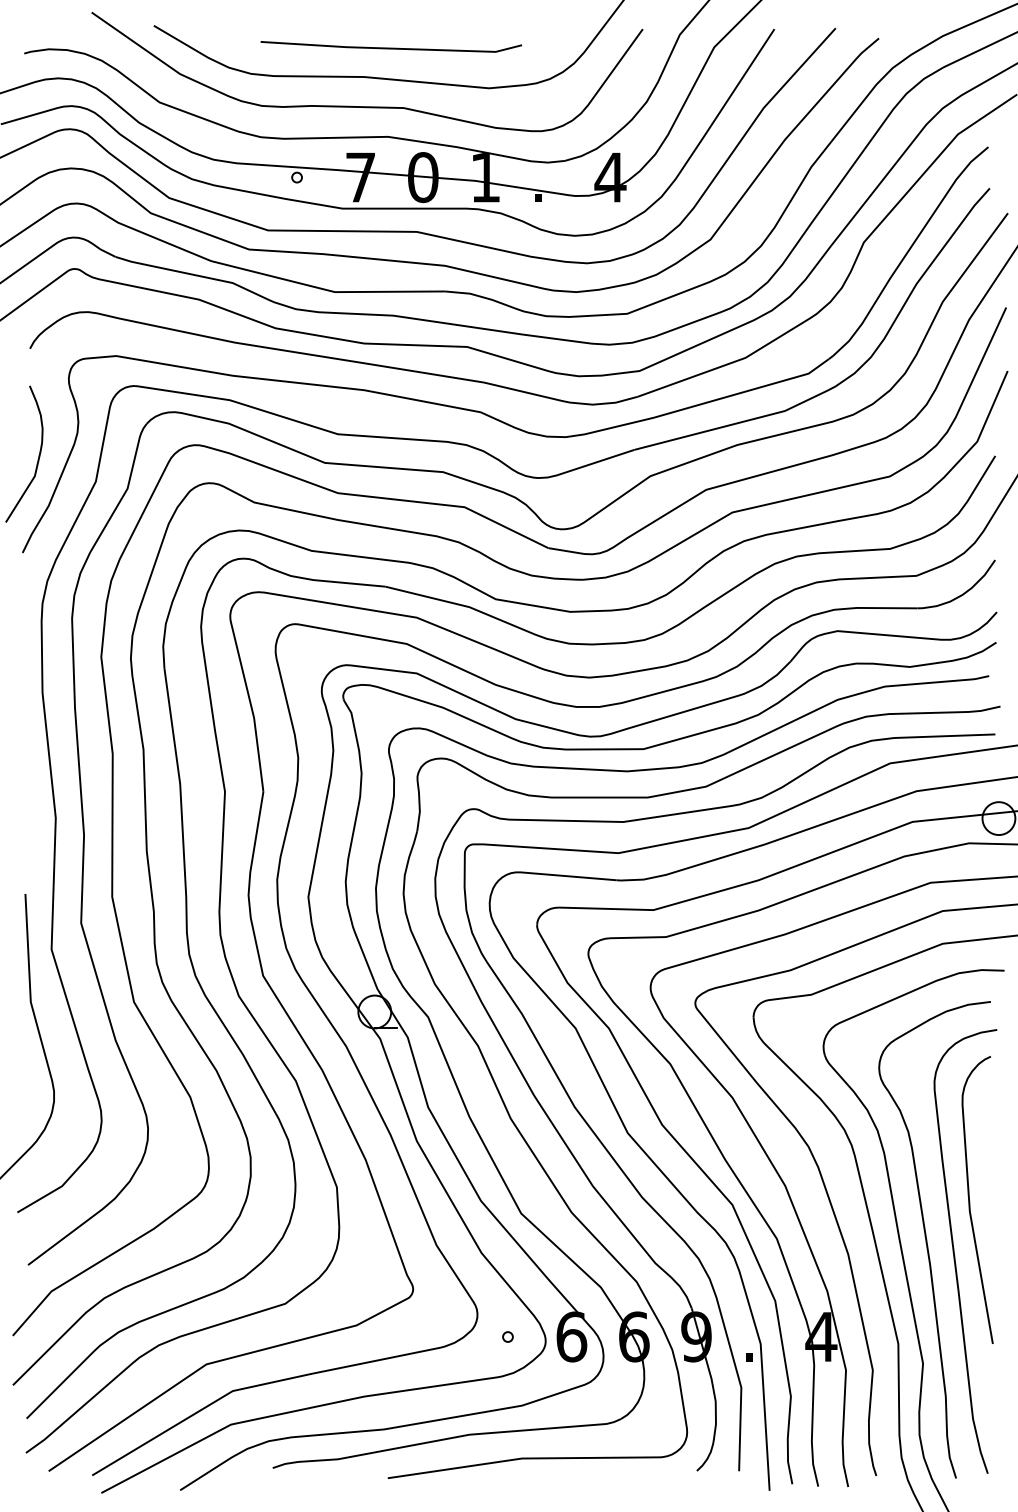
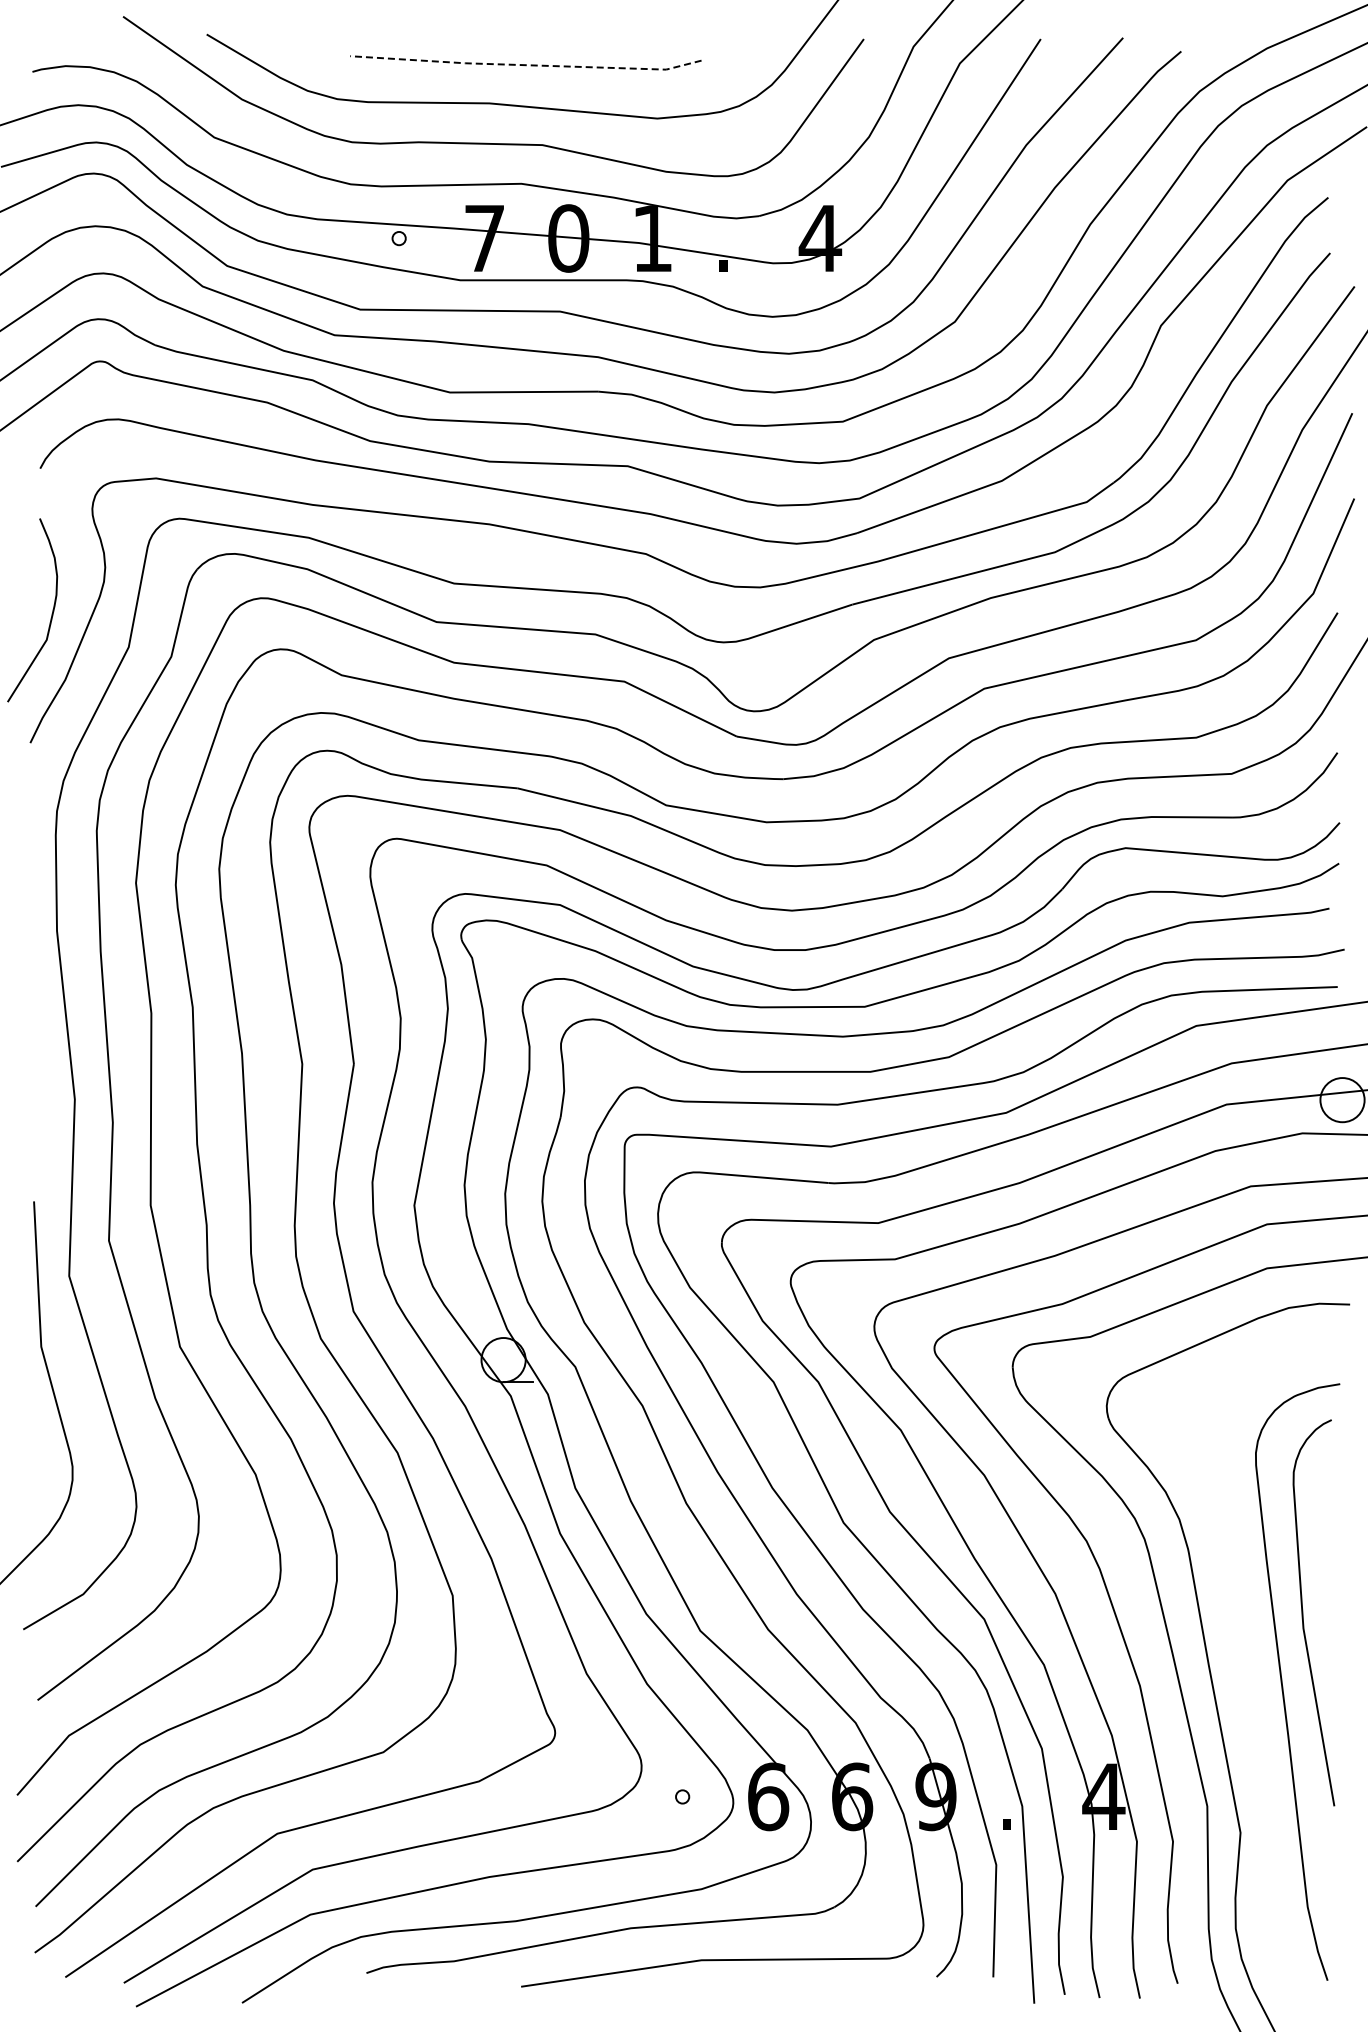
line: (391, 48) -> (525, 65), solid -> dashed
curve: (927, 1241) -> (1246, 1668), removed

